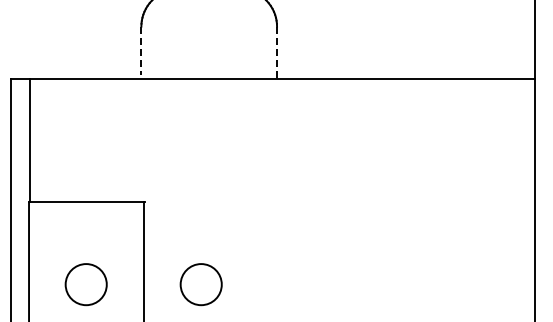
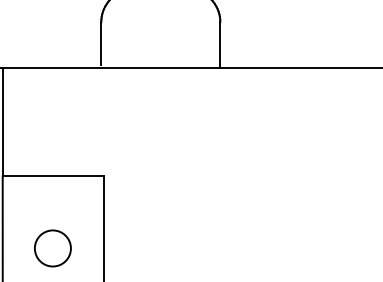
line: (141, 51) -> (101, 43), dashed -> solid
line: (277, 53) -> (220, 45), dashed -> solid
circle: (200, 284) -> (153, 248), removed

